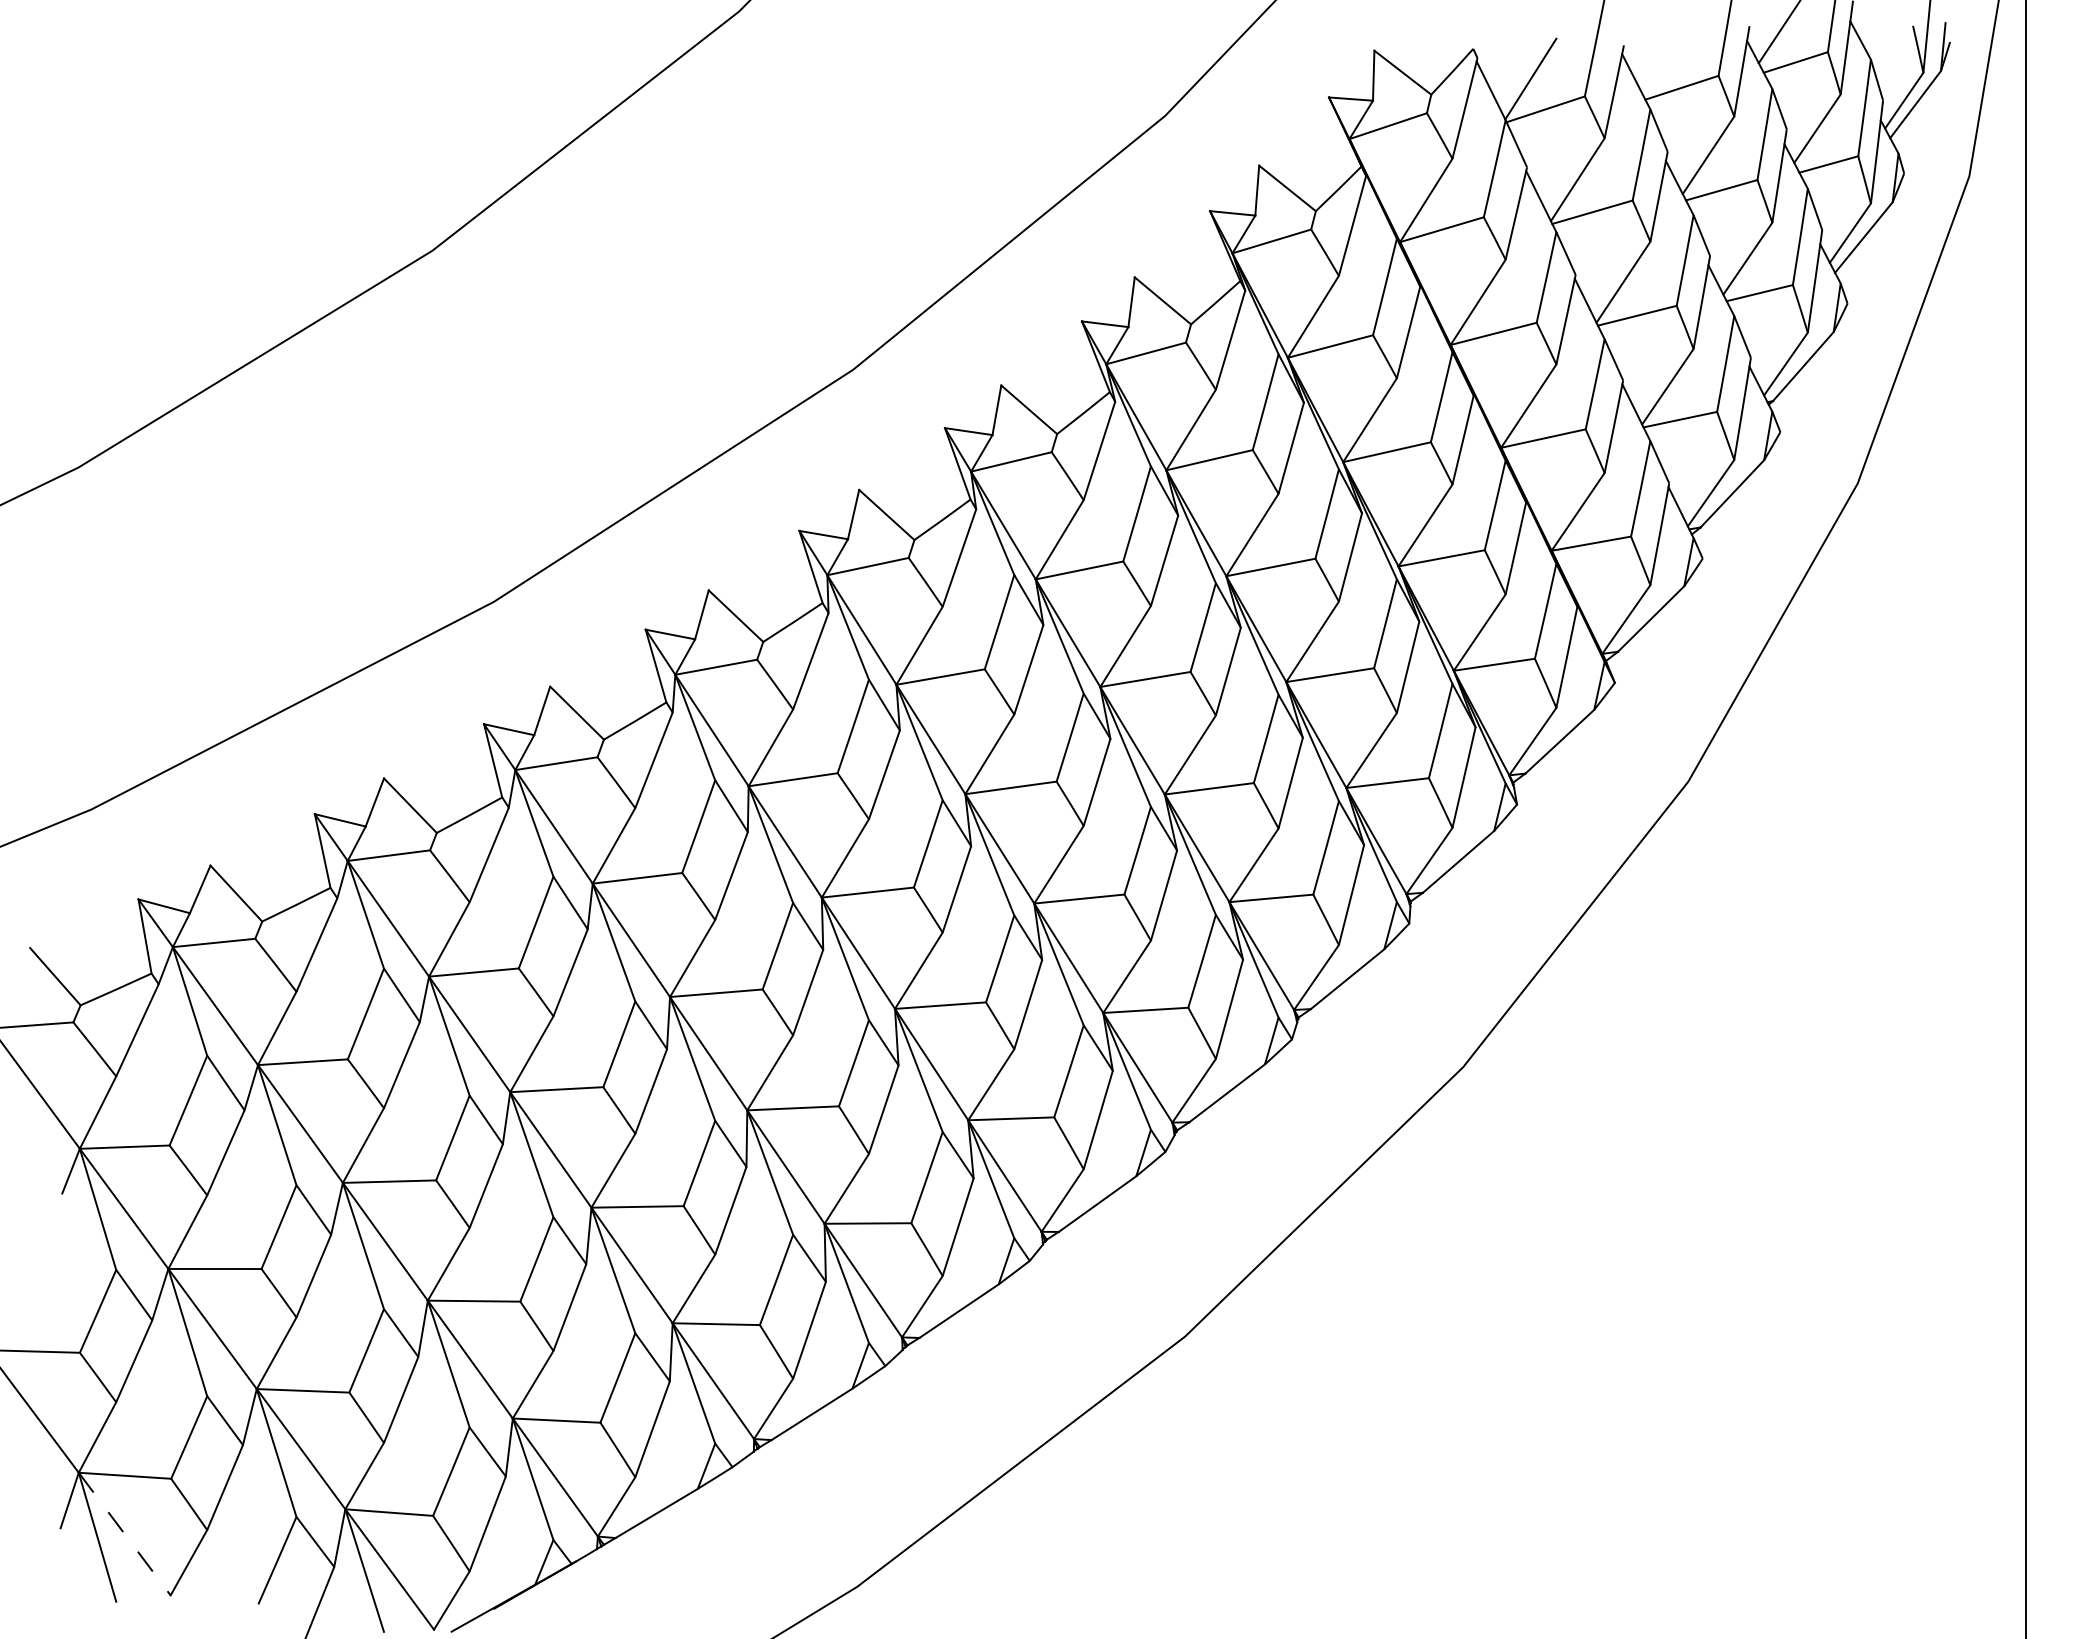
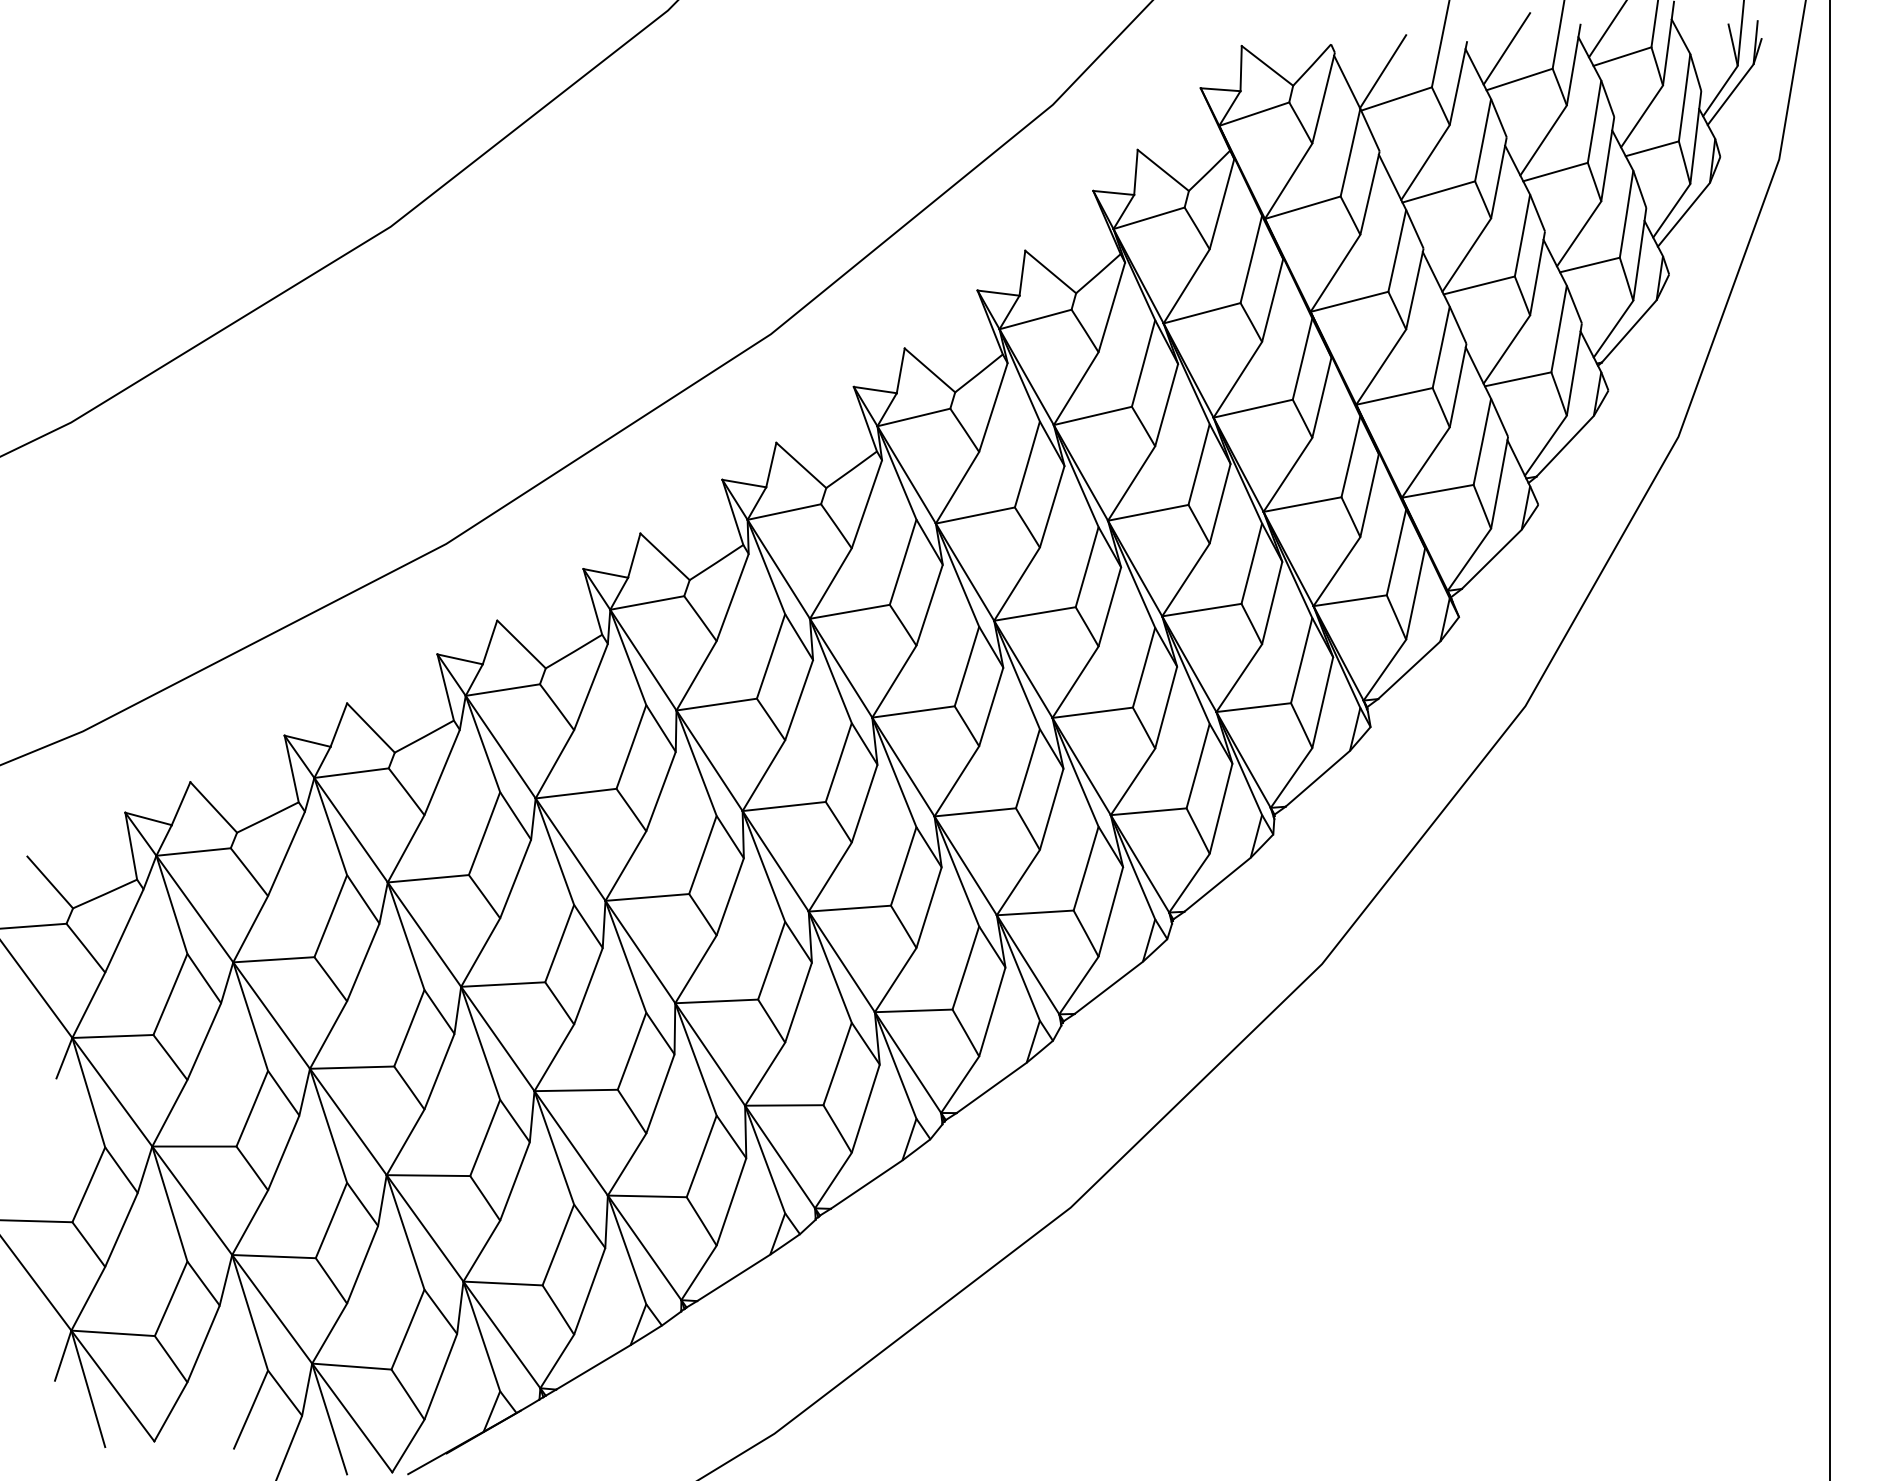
line: (1667, 53) -> (1506, 48), added
line: (125, 1534) -> (113, 1386), dashed -> solid

